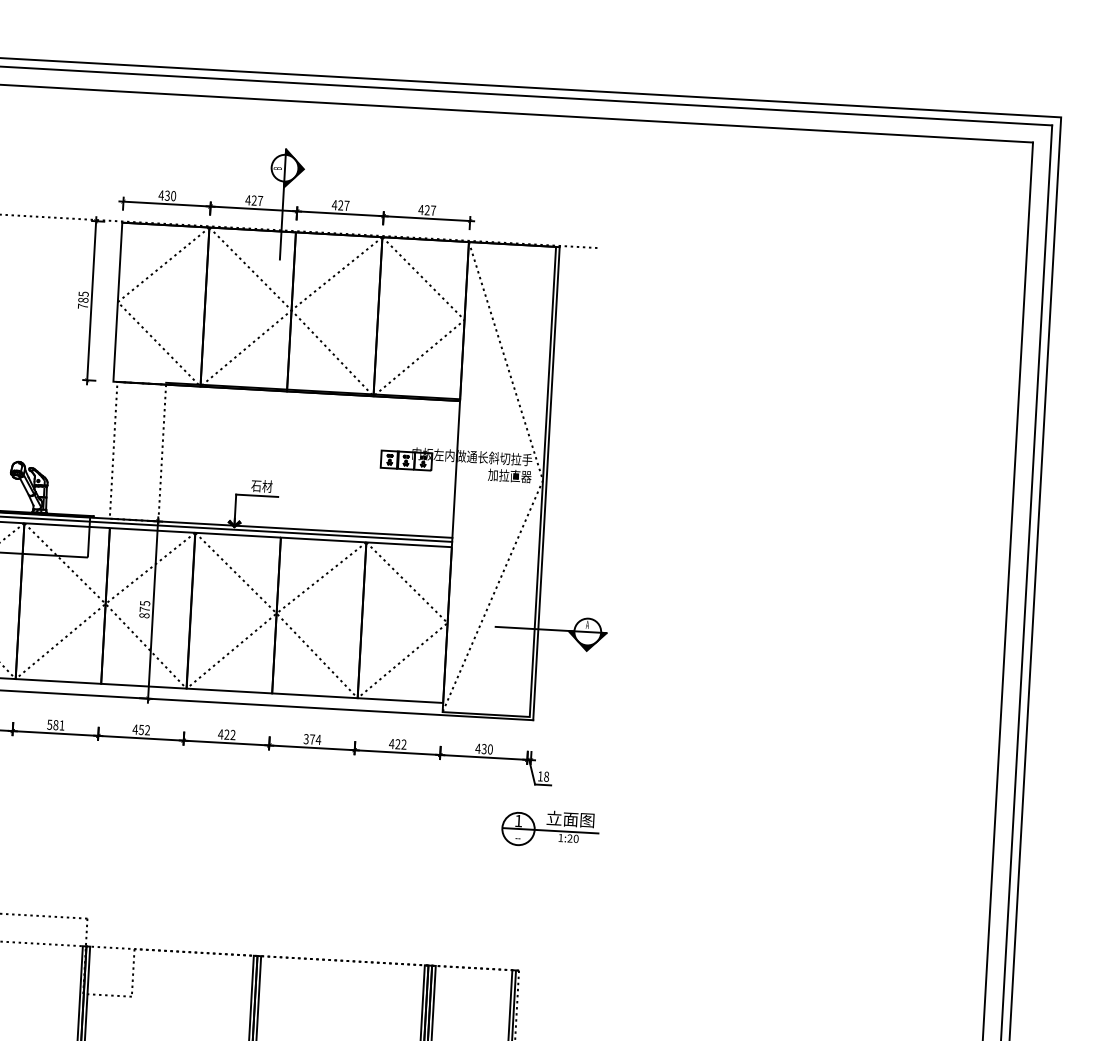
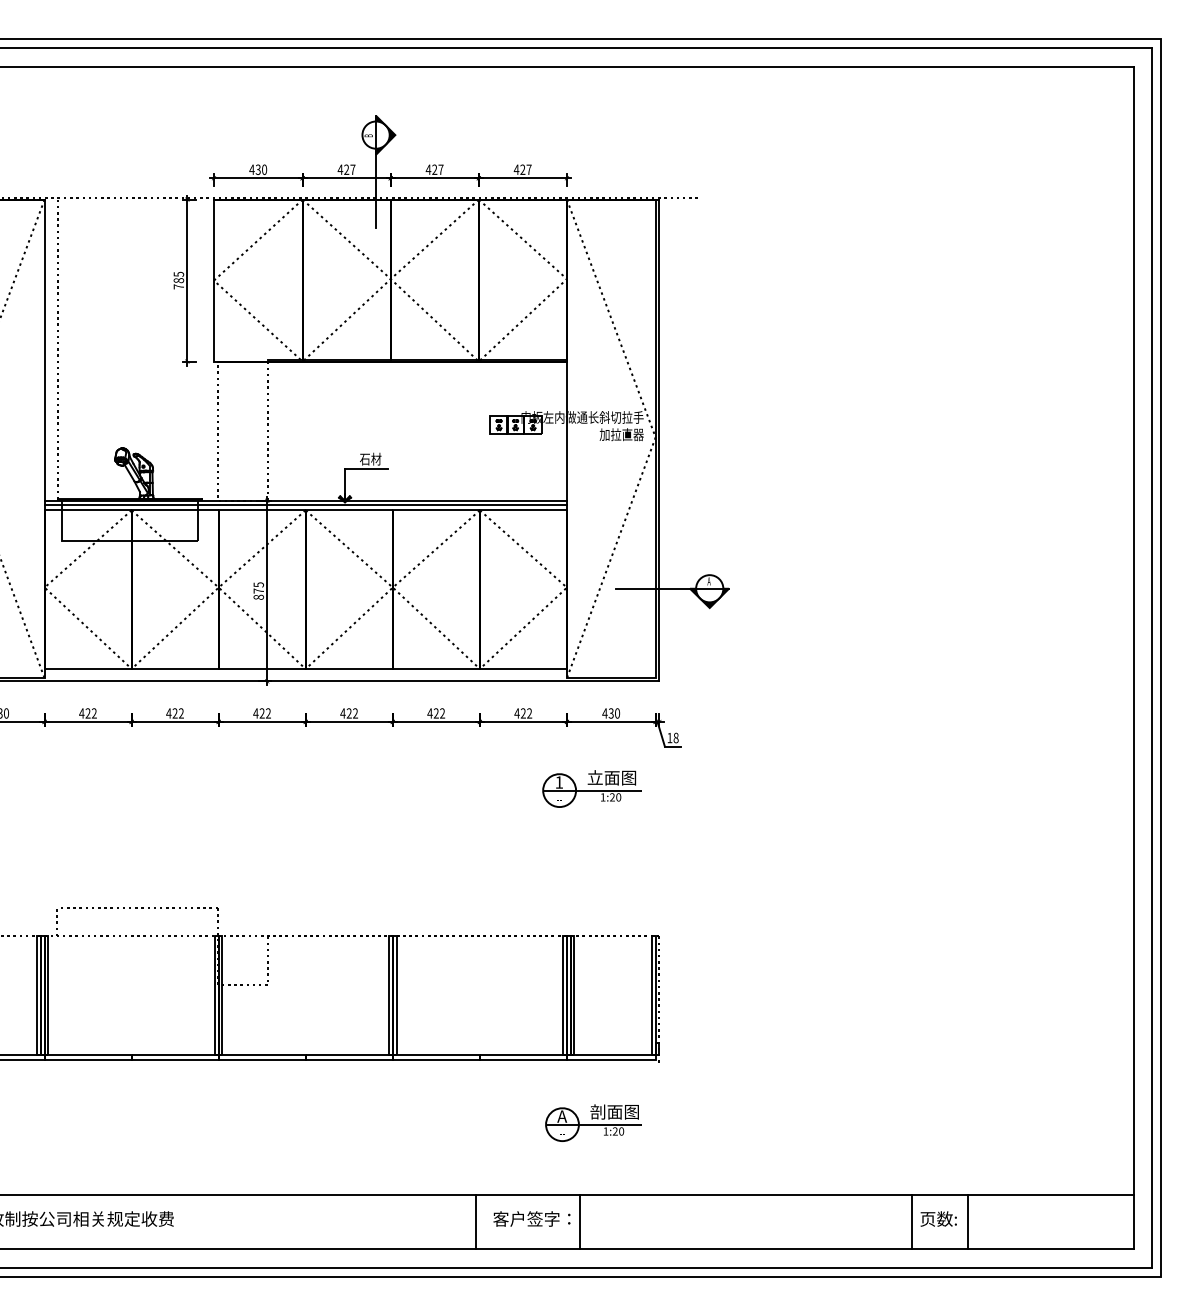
text: (55, 725) -> (174, 713), 581 -> 422
text: (140, 729) -> (261, 713), 452 -> 422
text: (312, 739) -> (436, 713), 374 -> 422
part: (549, 828) -> (591, 788), moved

